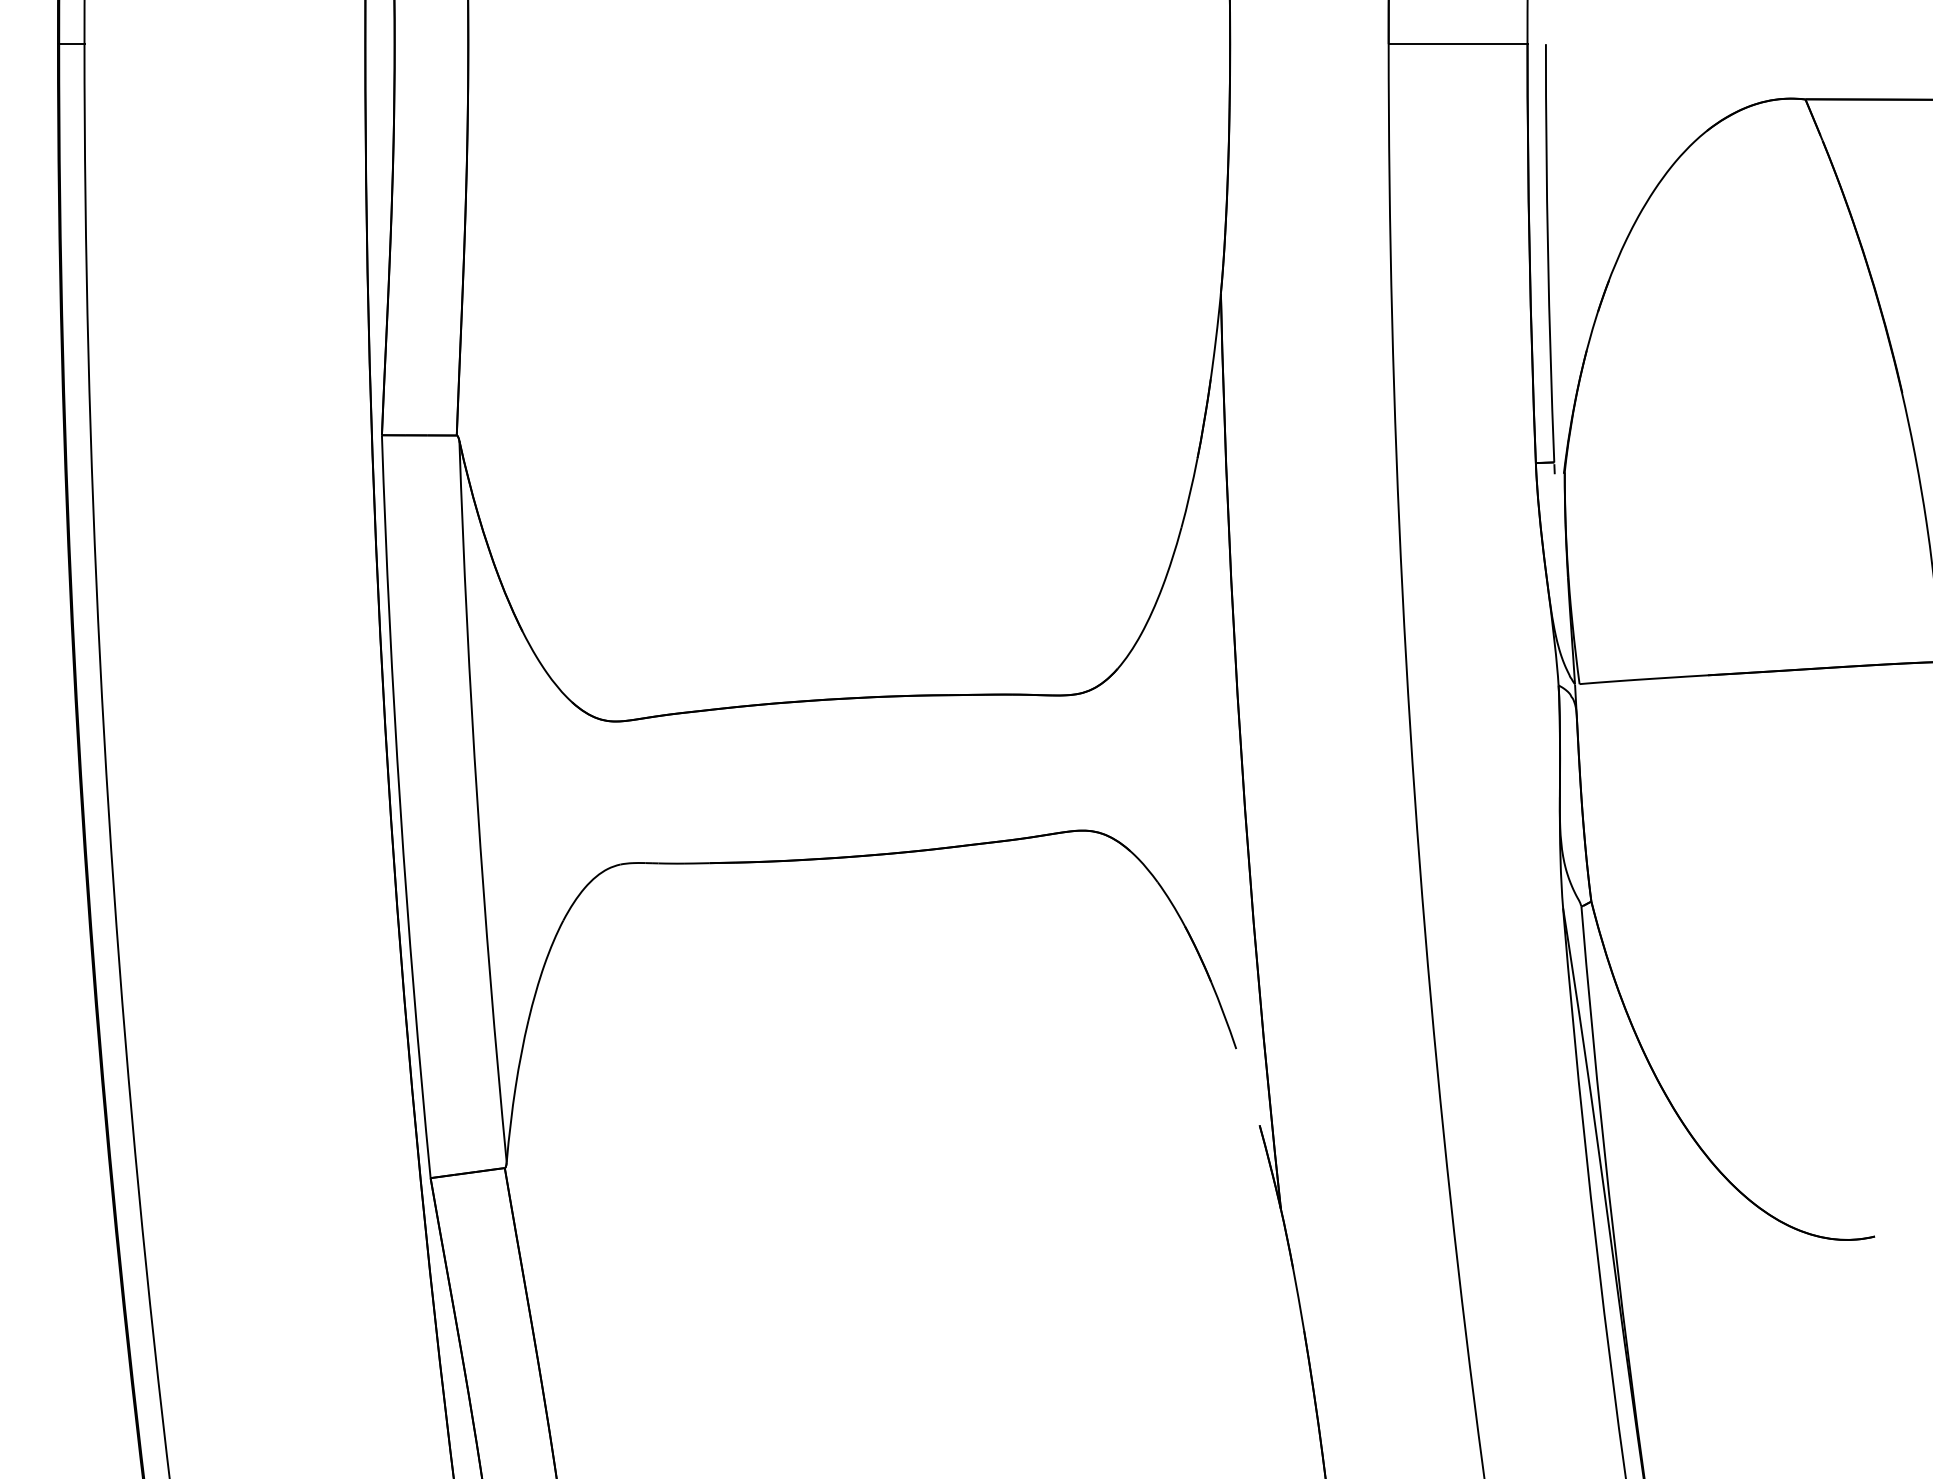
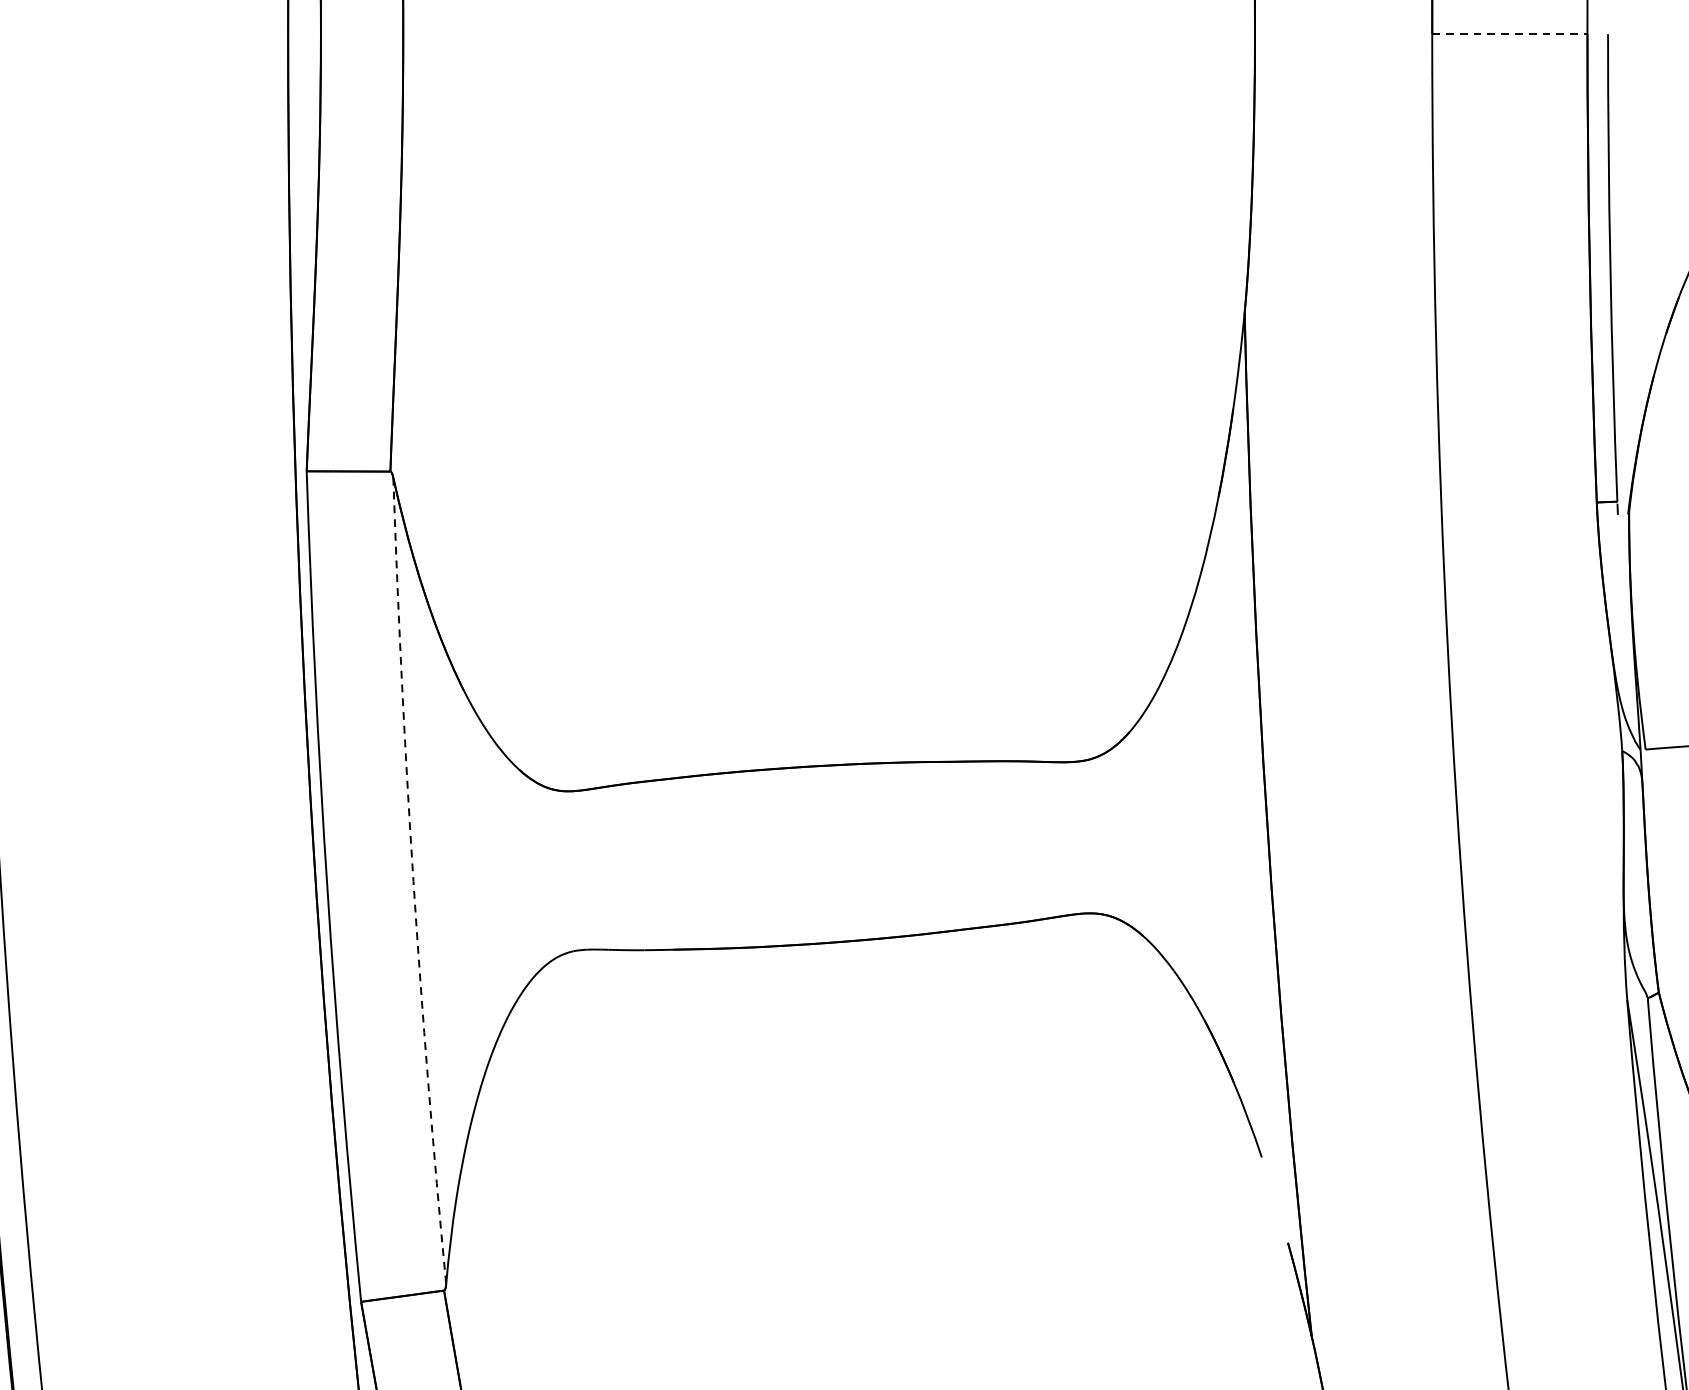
line: (1458, 44) -> (1510, 34), solid -> dashed
arc: (477, 802) -> (413, 881), solid -> dashed

